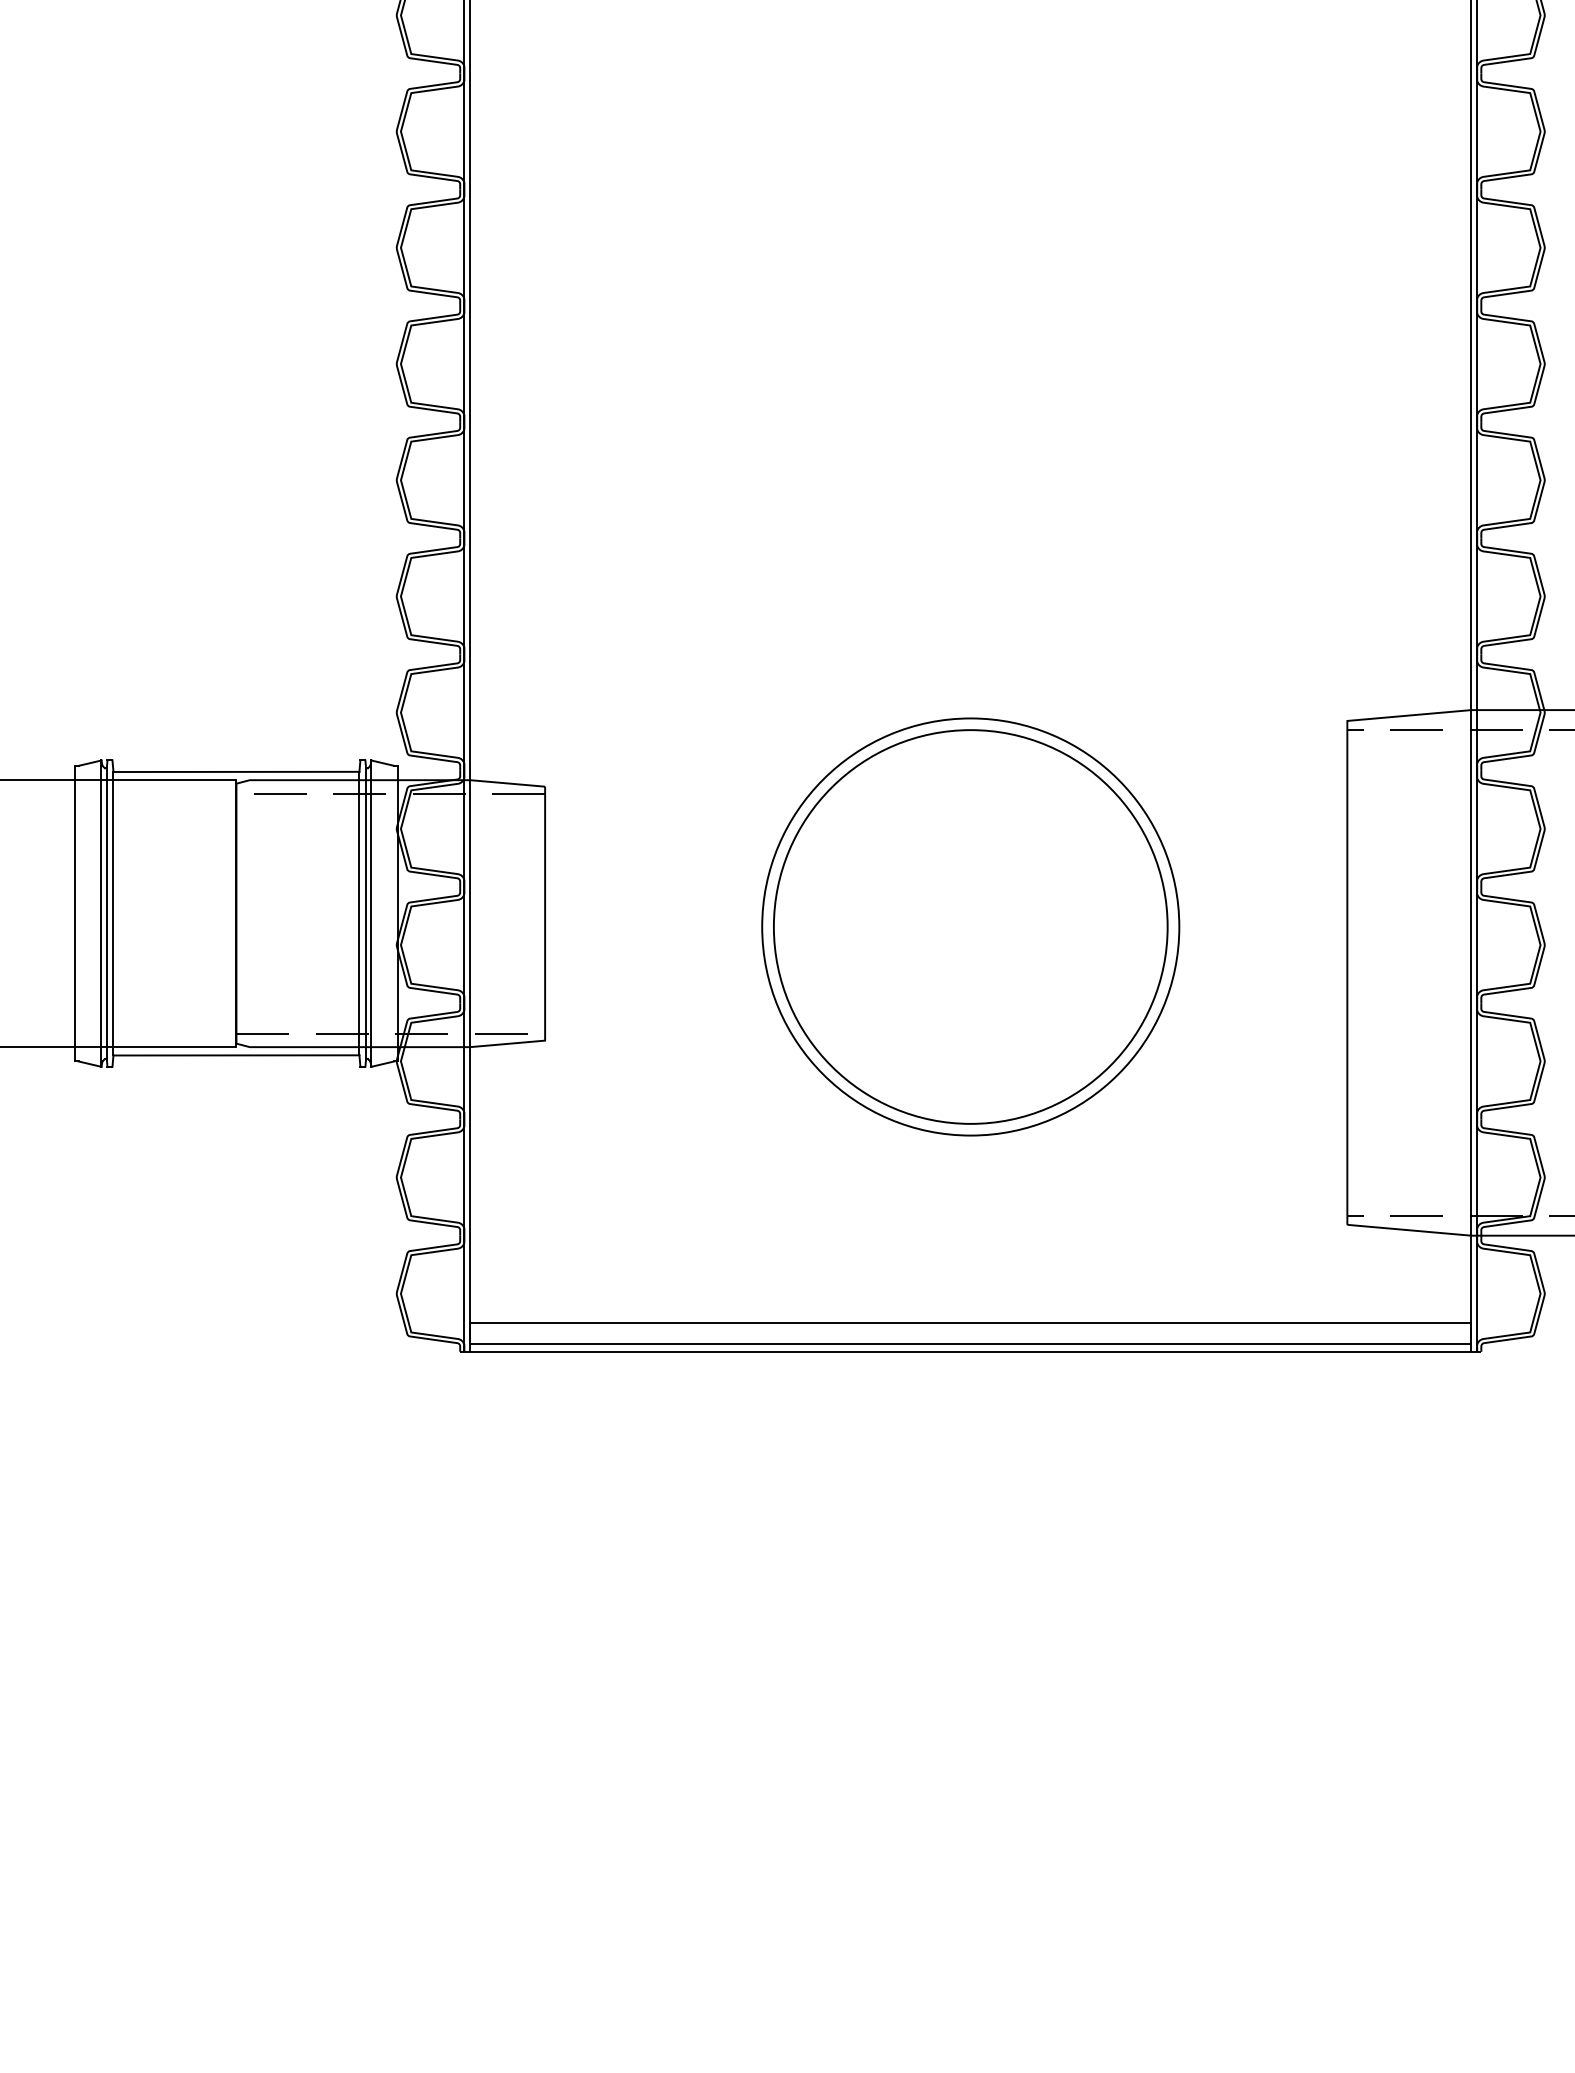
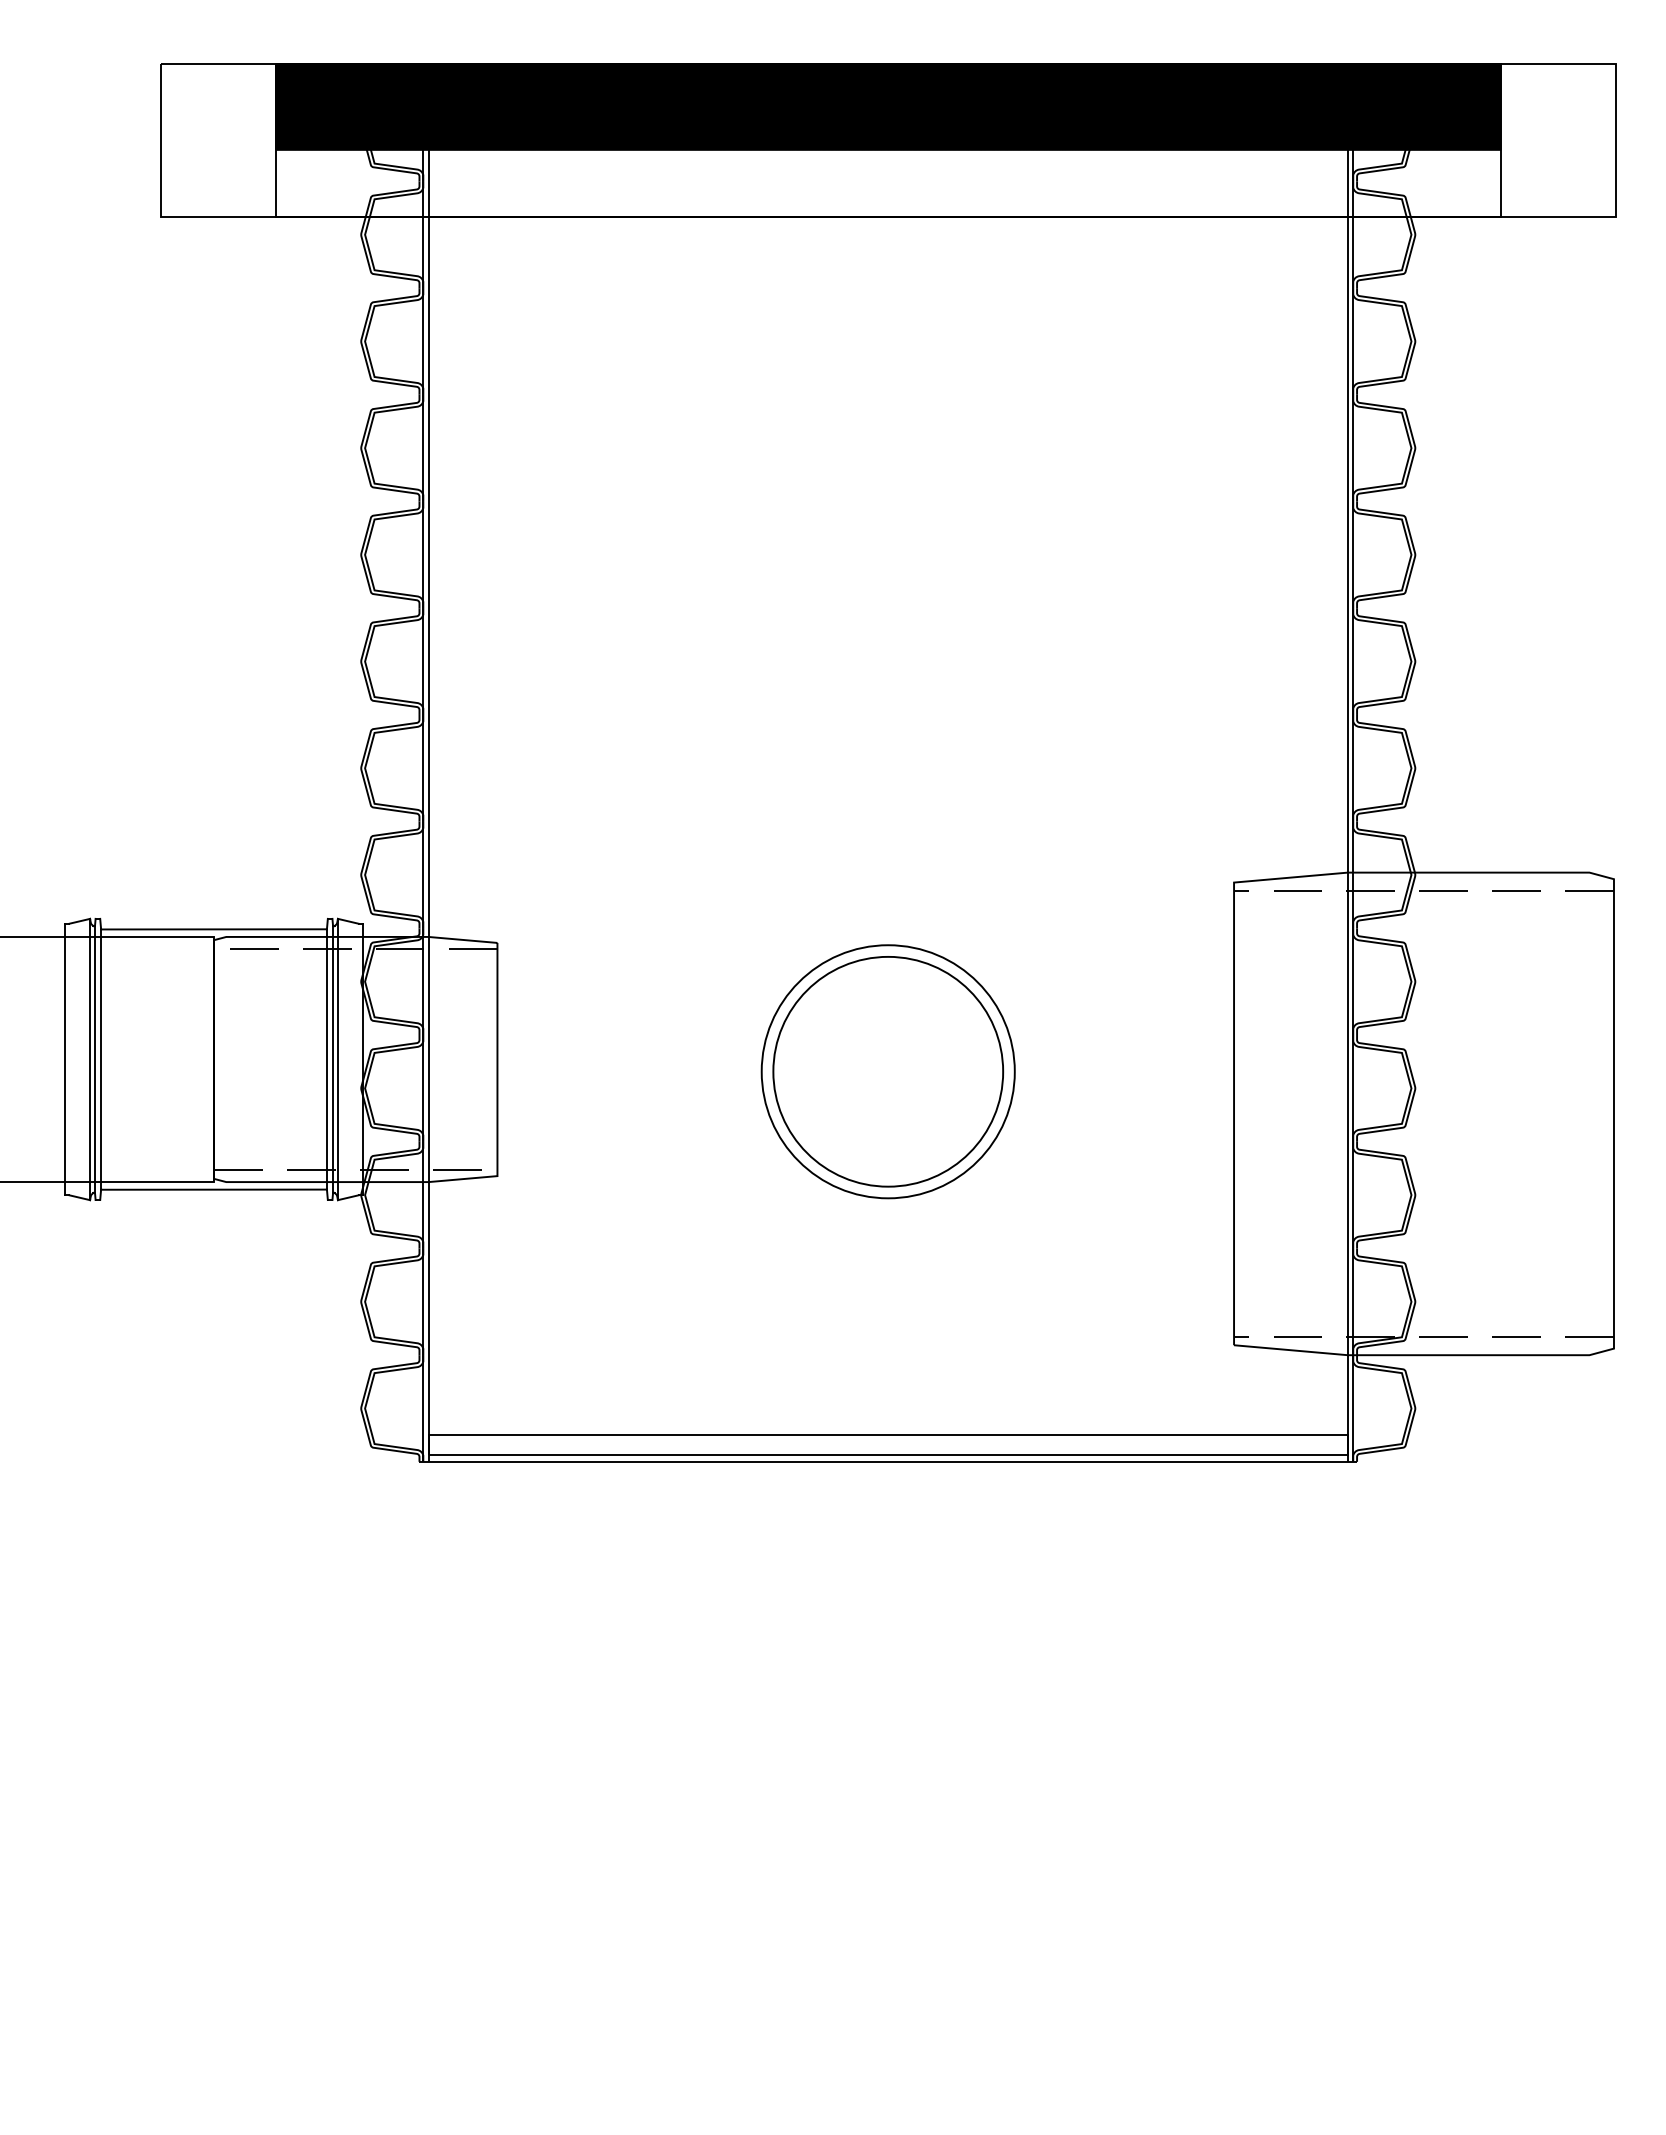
circle: (969, 926) -> (887, 1071), size x0.6
circle: (971, 926) -> (888, 1071), size x0.7

